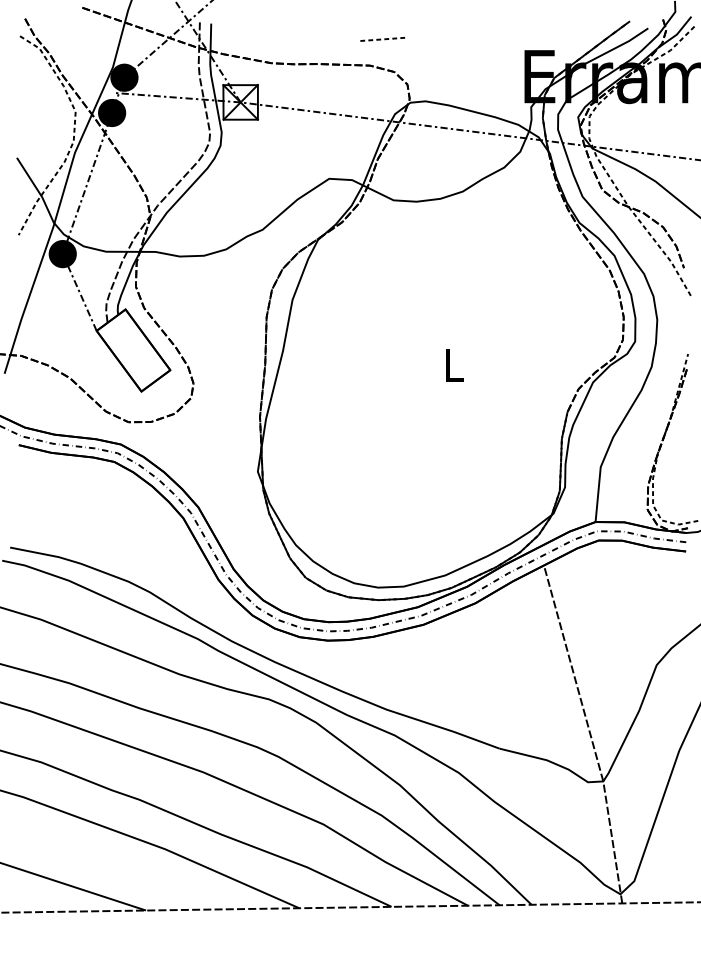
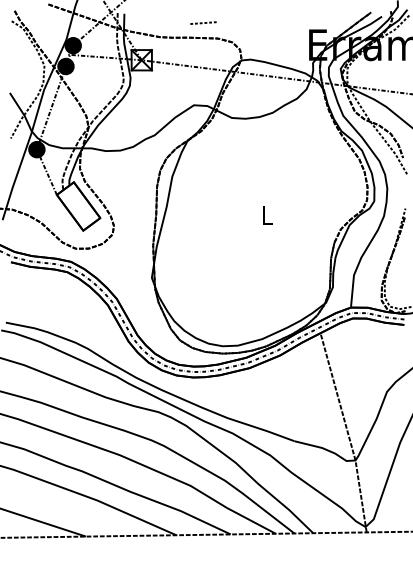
line: (381, 38) -> (202, 22), moved

